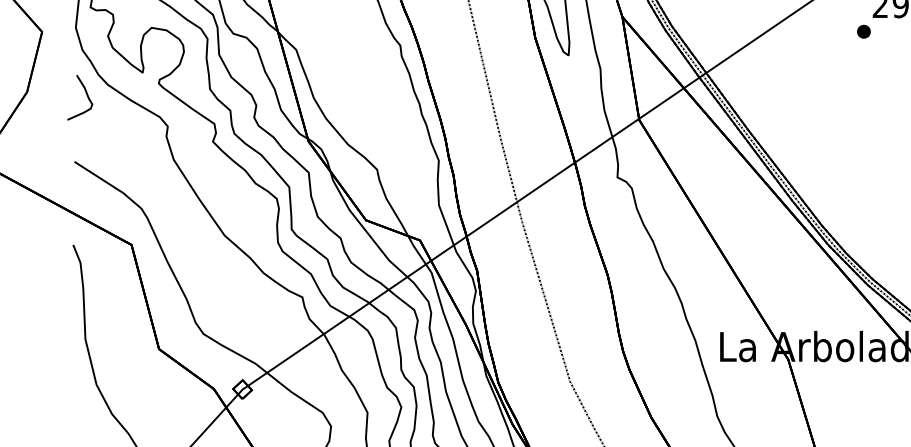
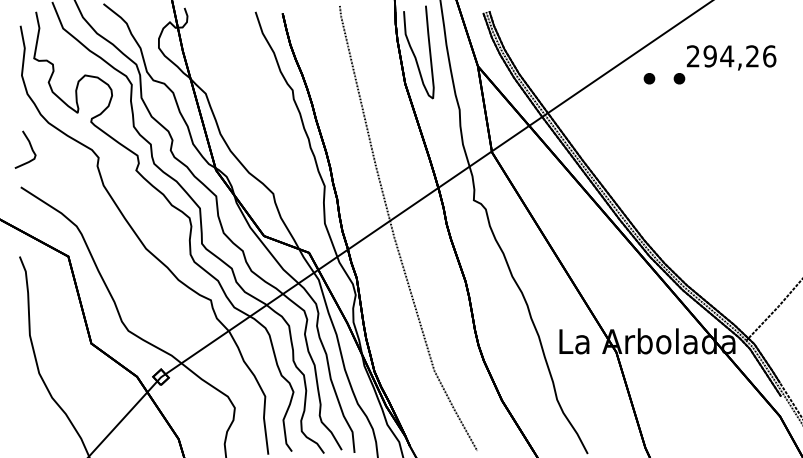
part: (828, 31) -> (649, 78), added
curve: (86, 95) -> (30, 147), moved

